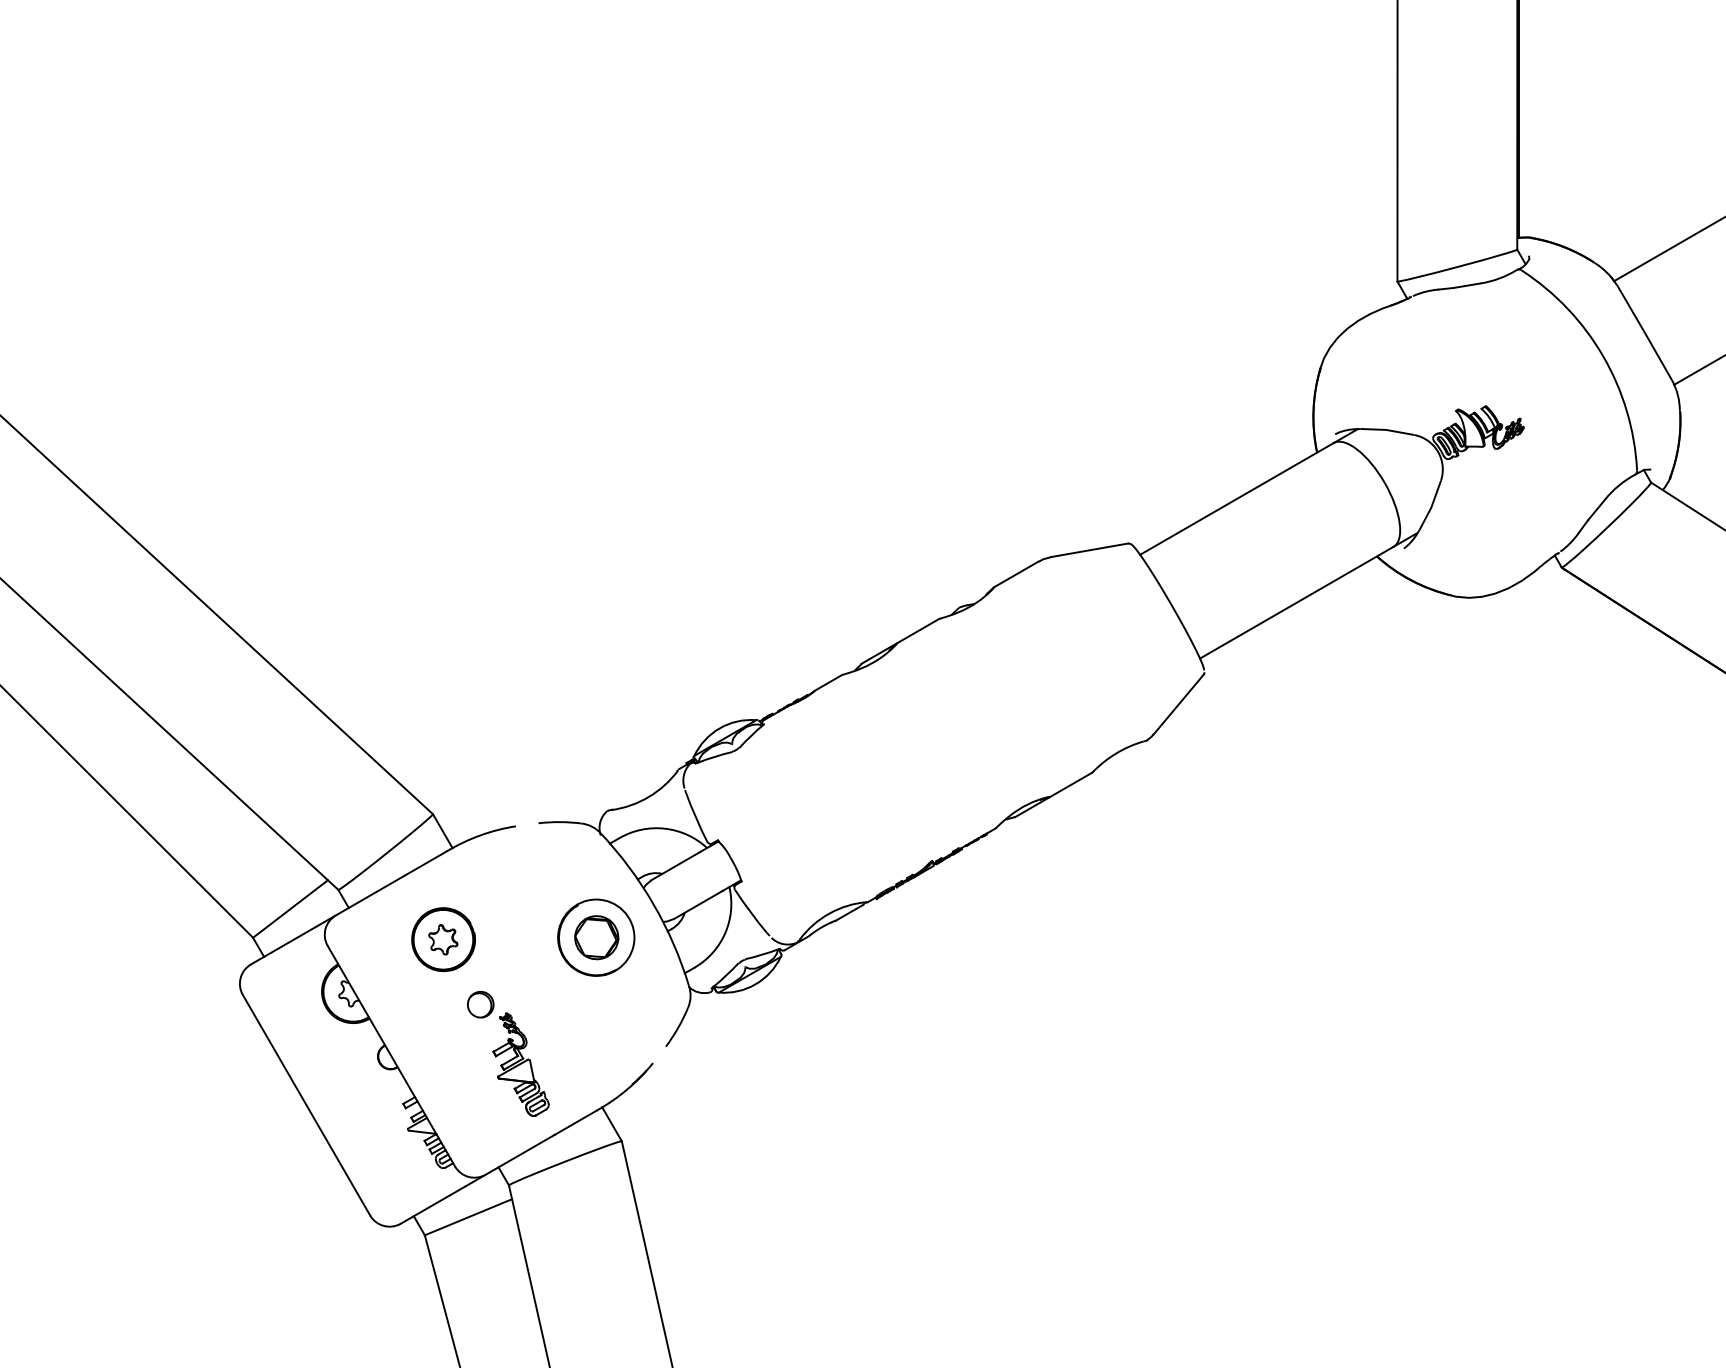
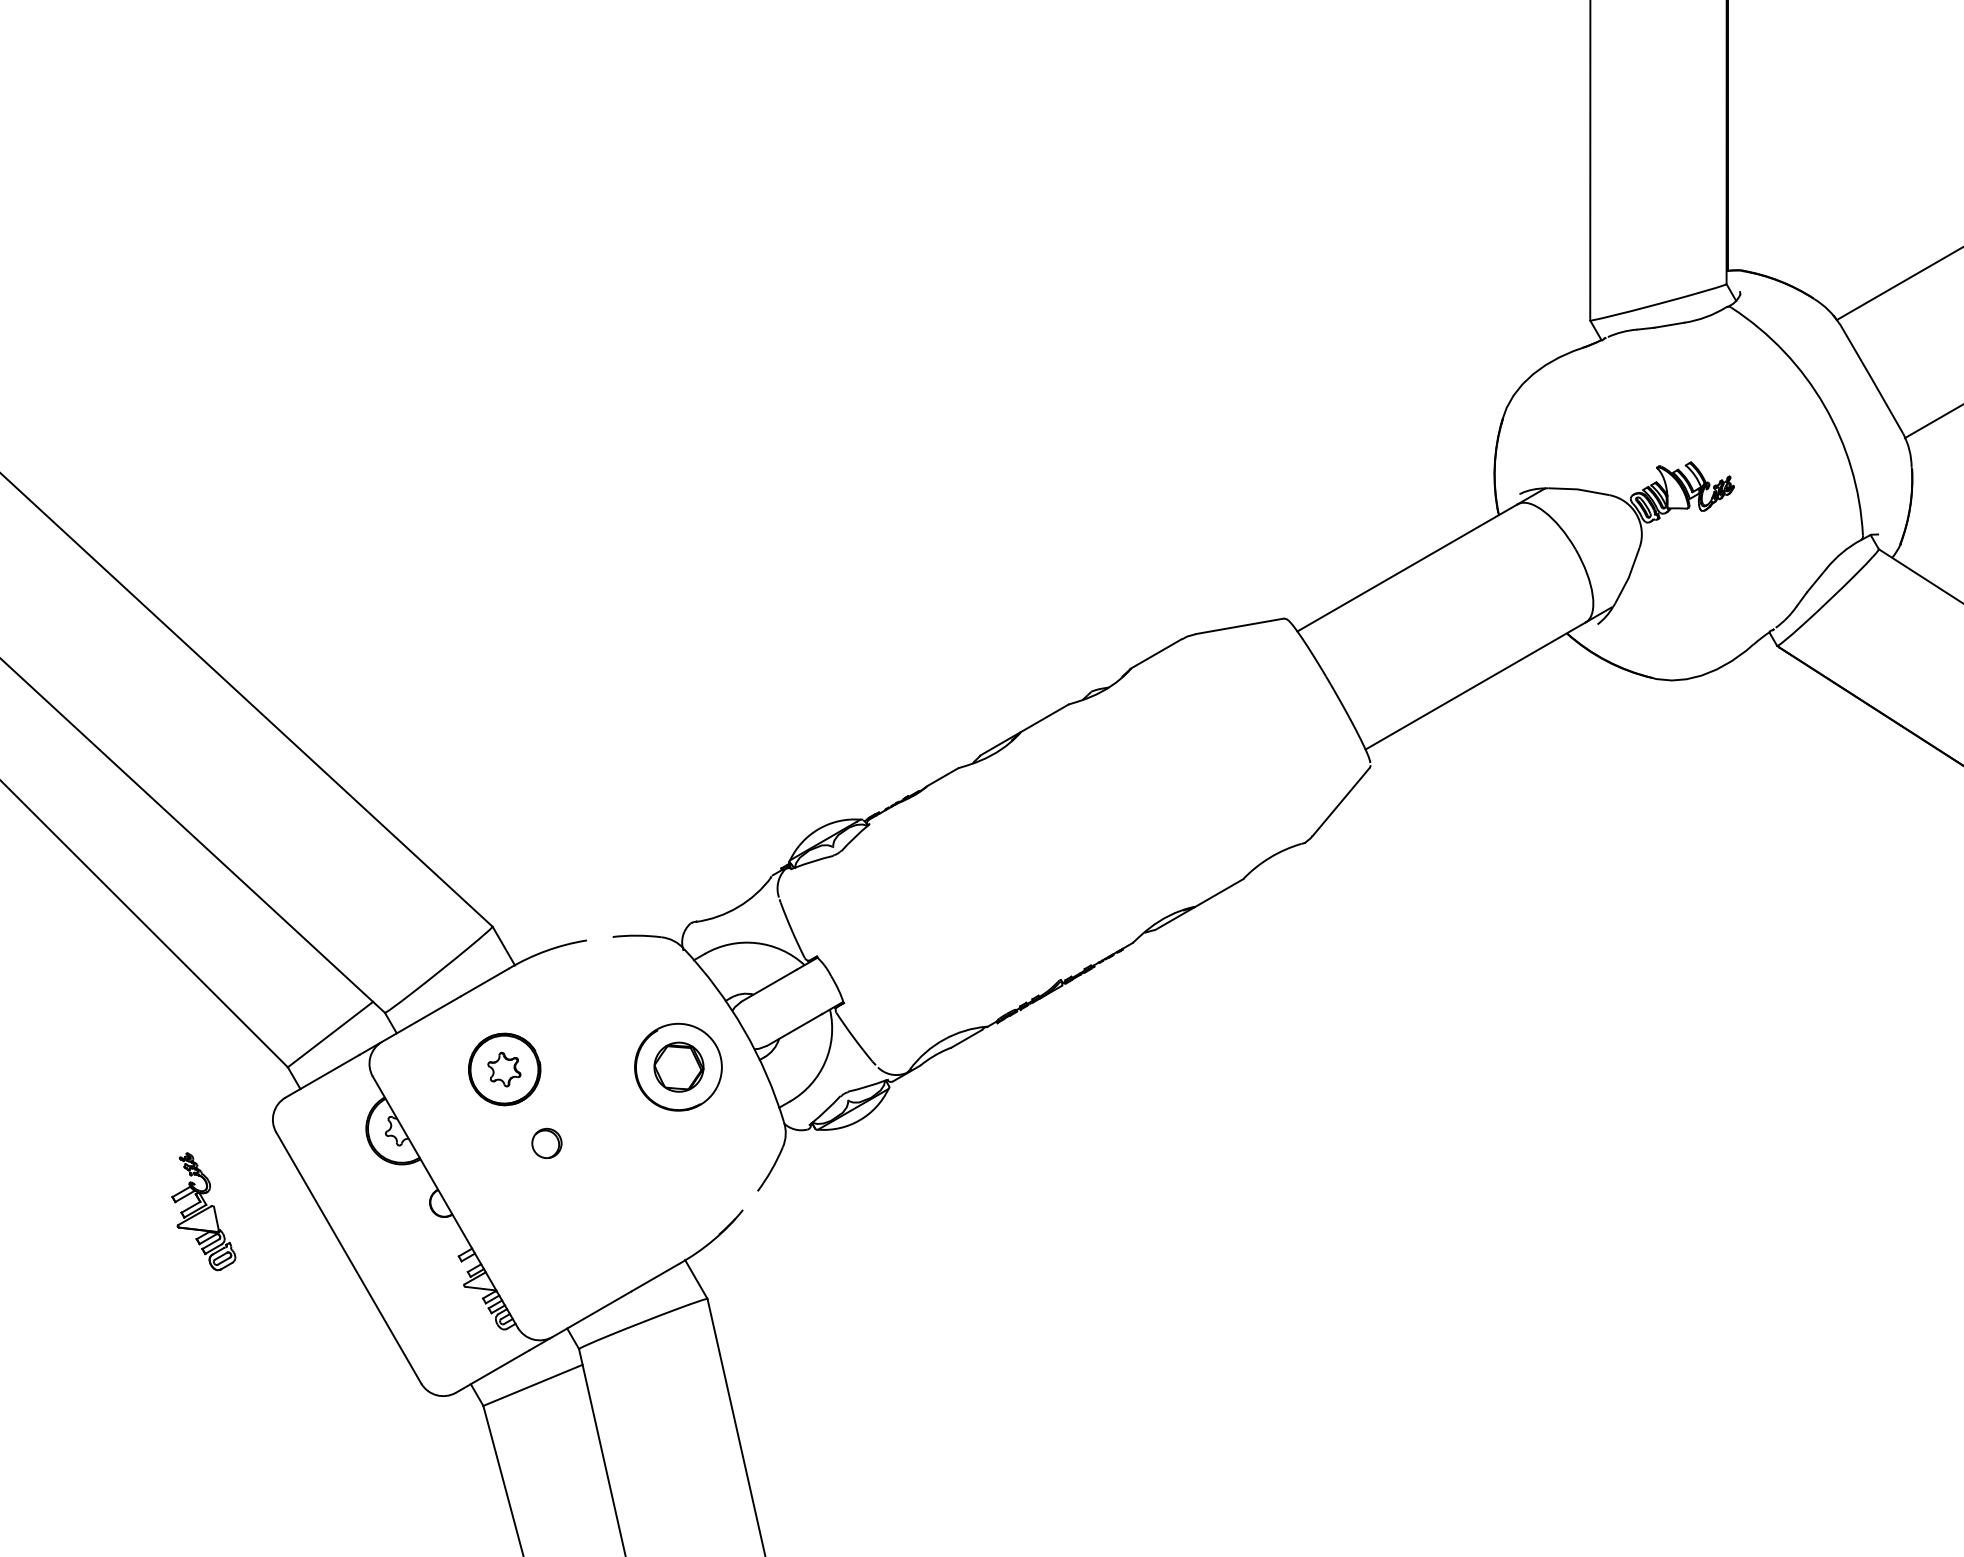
part: (520, 1064) -> (203, 1211), moved

